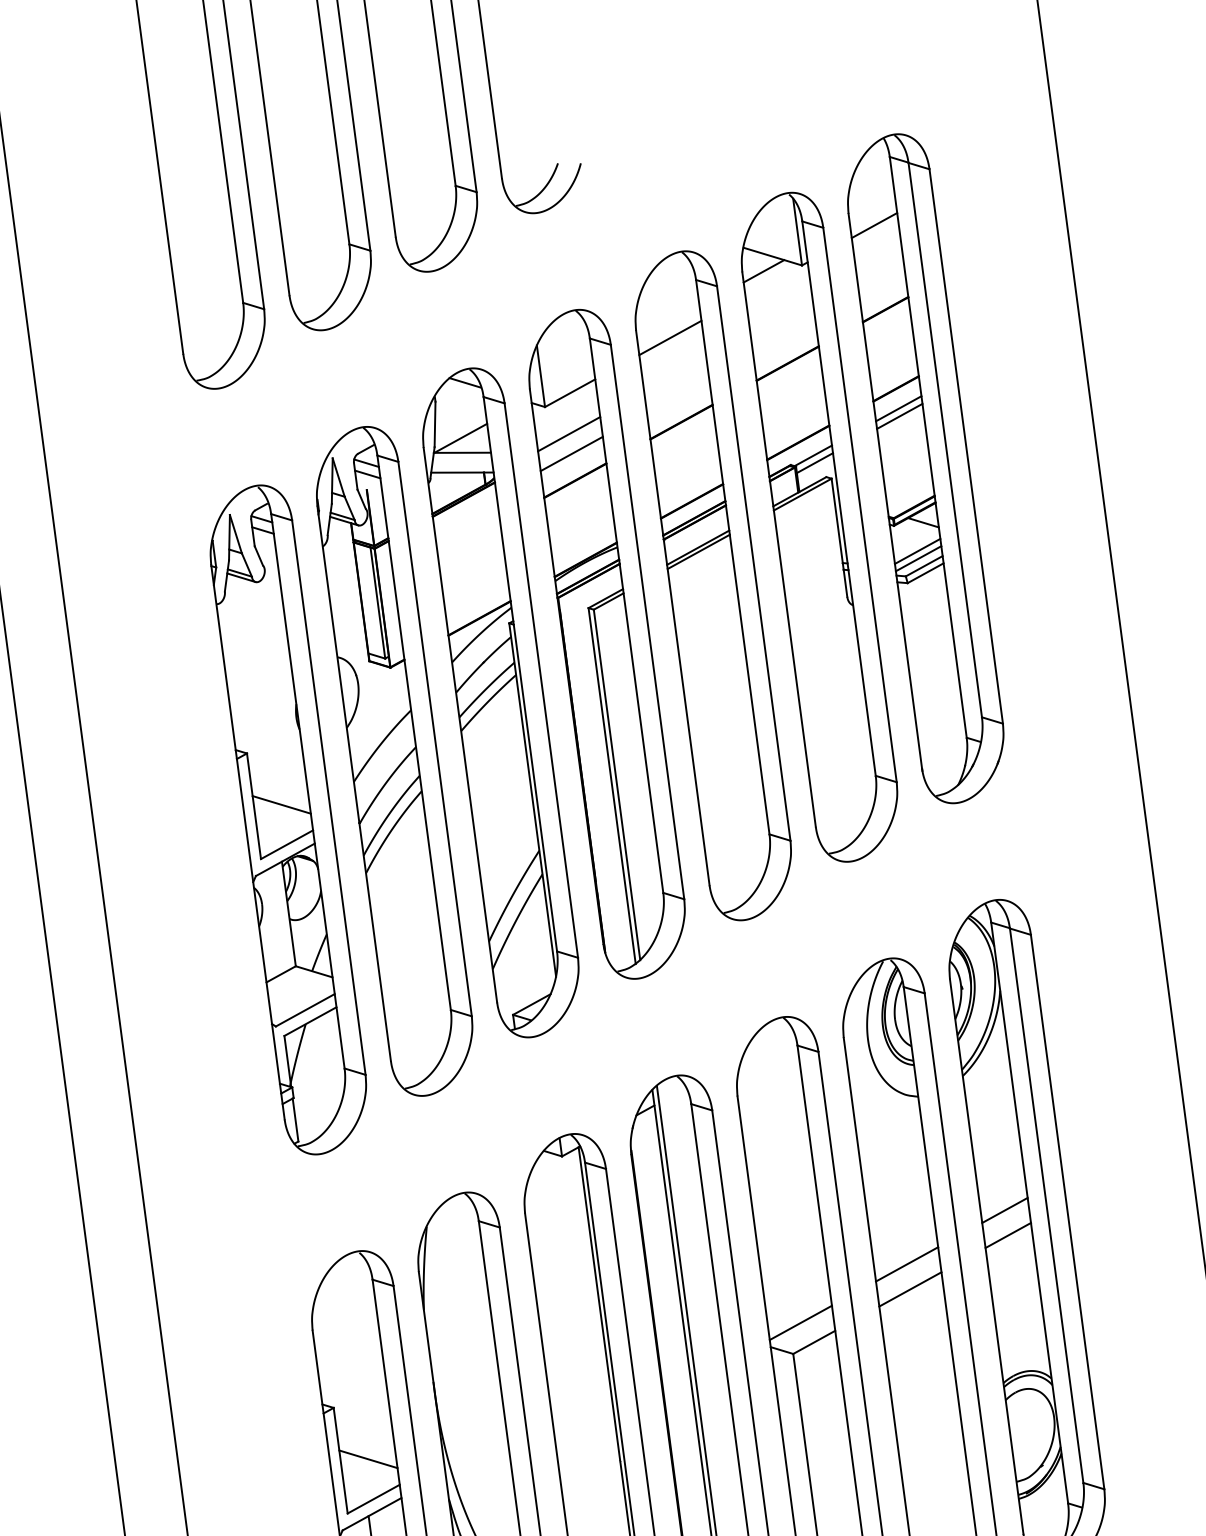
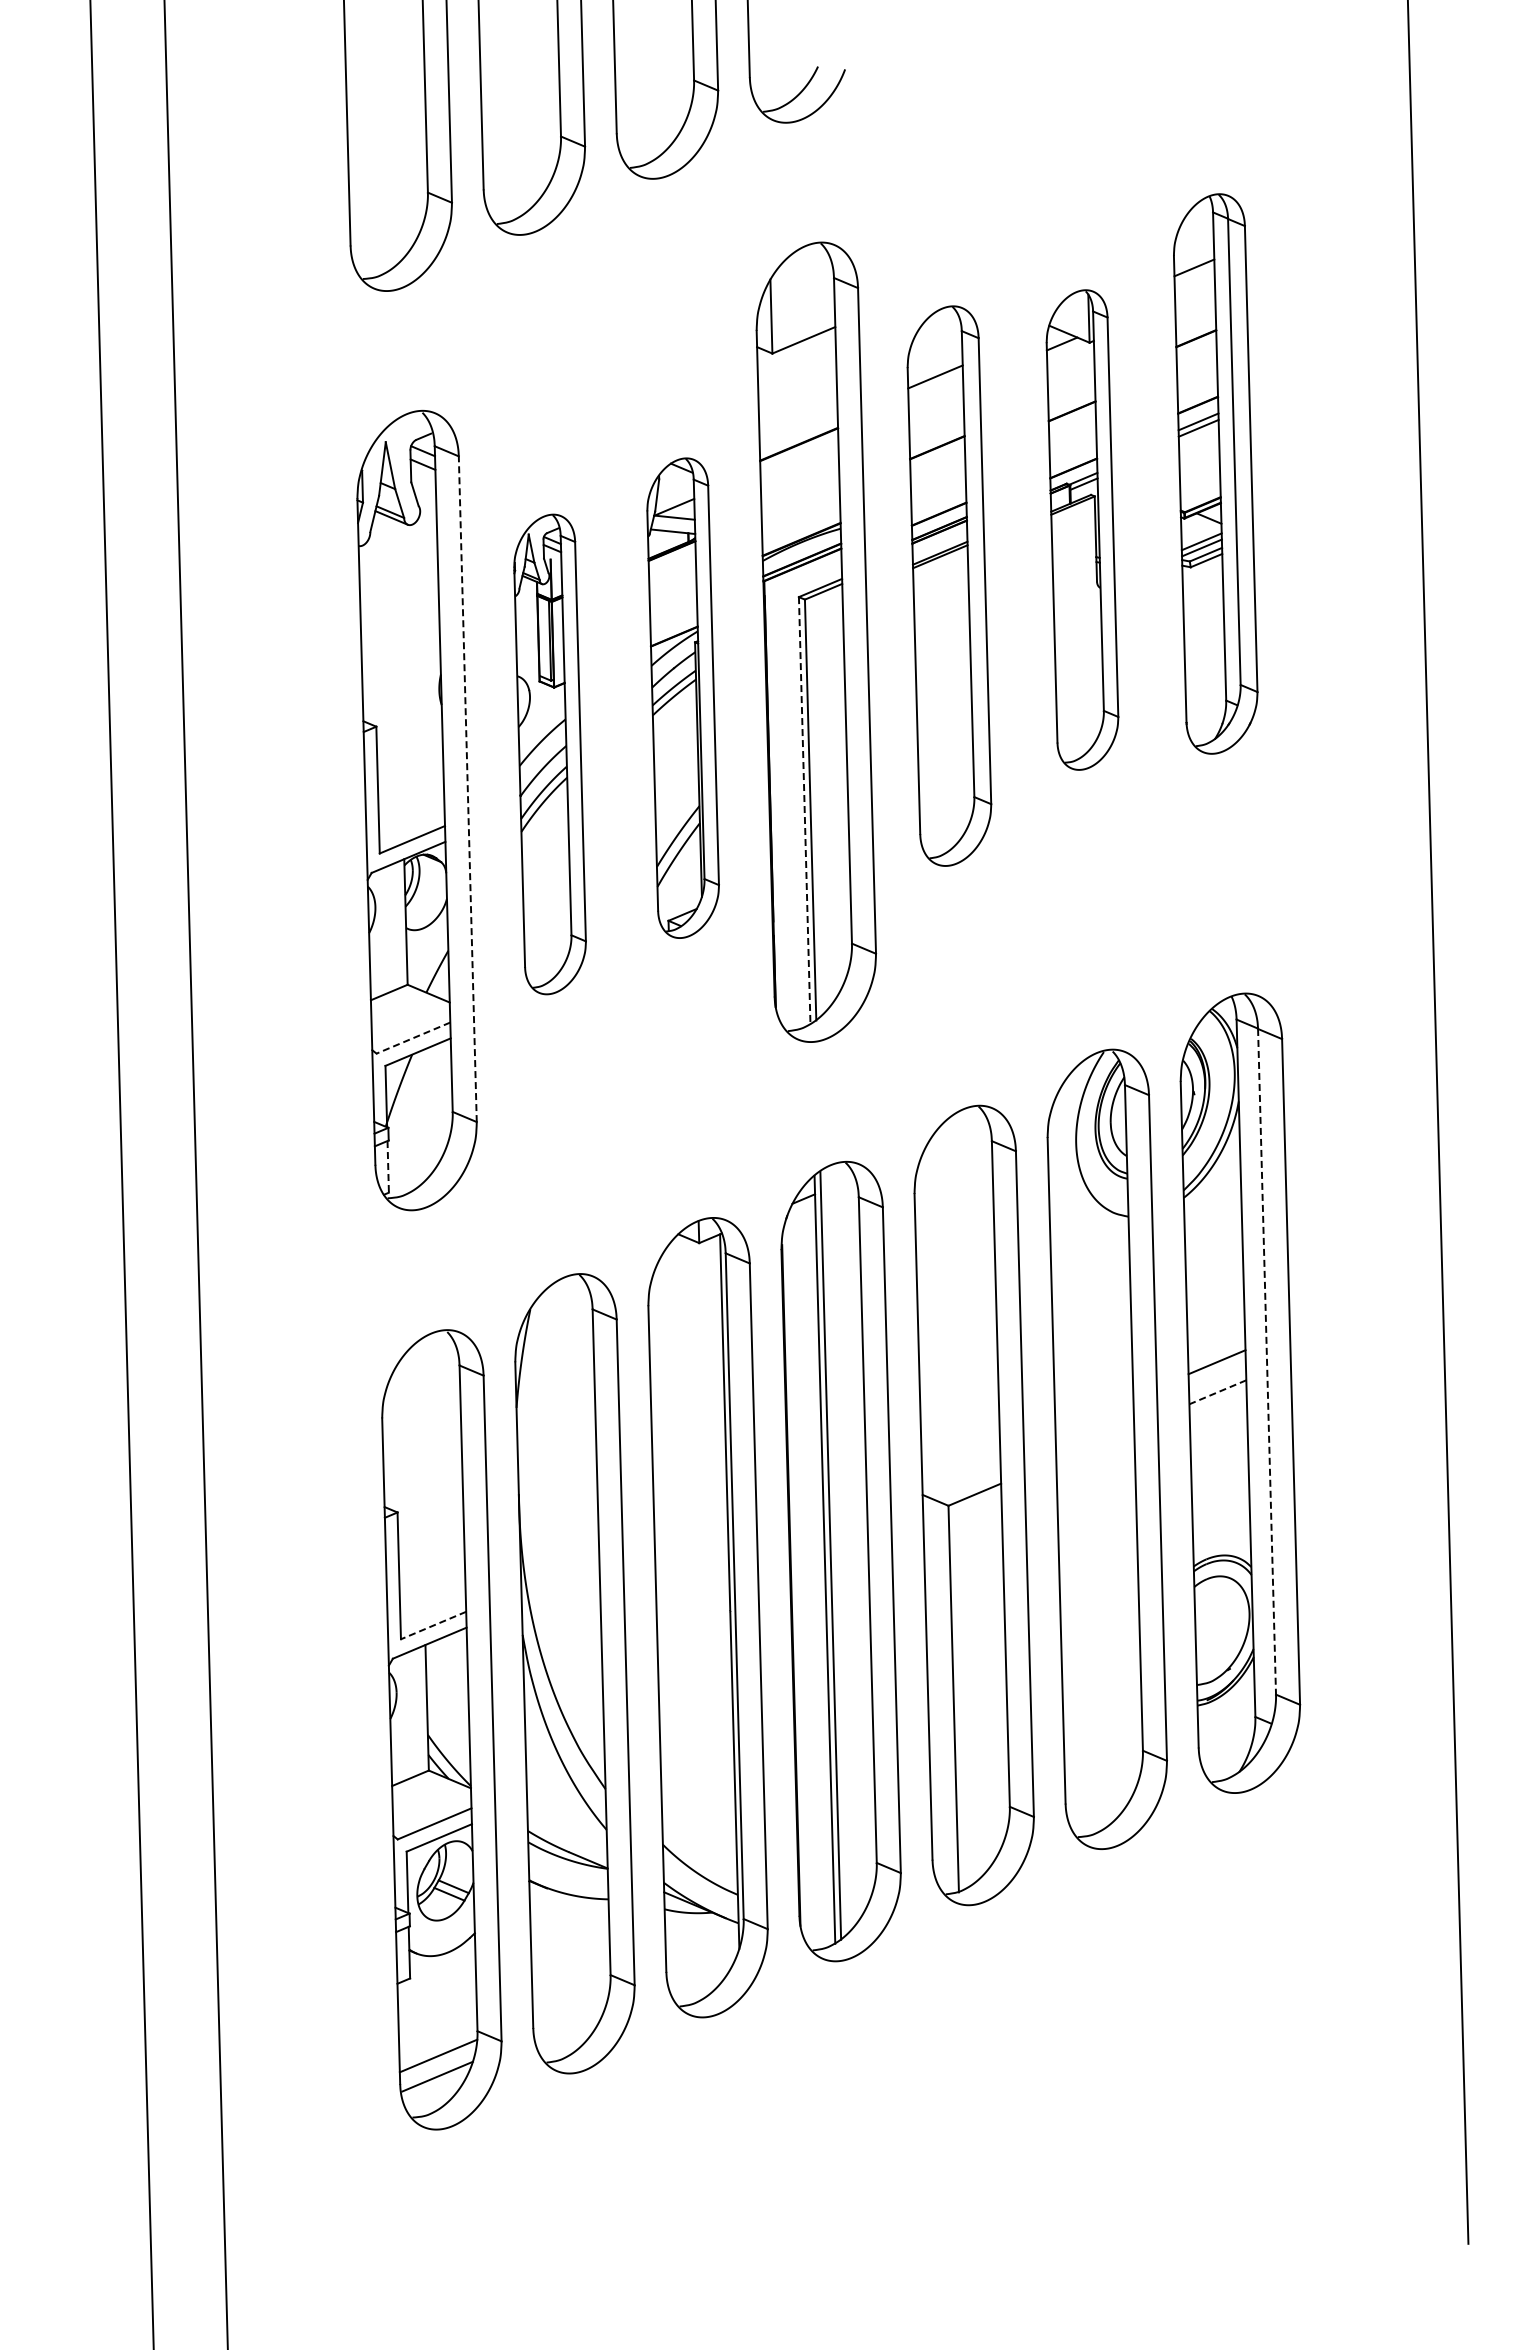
line: (569, 434) -> (797, 388), removed
line: (572, 453) -> (798, 412), removed
part: (925, 468) -> (1215, 473), size x0.7
part: (819, 526) -> (1082, 529), size x0.6
part: (713, 585) -> (949, 585), size x0.7
part: (500, 702) -> (682, 697), size x0.6
part: (394, 761) -> (549, 754), size x0.6
line: (611, 785) -> (804, 810), solid -> dashed
line: (328, 797) -> (467, 789), solid -> dashed
line: (281, 804) -> (410, 791), removed
line: (304, 1010) -> (412, 1038), solid -> dashed
line: (295, 1119) -> (388, 1166), solid -> dashed
line: (1047, 1205) -> (1267, 1361), solid -> dashed
line: (1007, 1235) -> (1217, 1392), solid -> dashed
line: (907, 1264) -> (1094, 1413), removed
line: (910, 1289) -> (1095, 1443), removed
line: (800, 1322) -> (961, 1469), removed
line: (367, 1459) -> (431, 1577), removed
line: (373, 1499) -> (433, 1625), solid -> dashed

